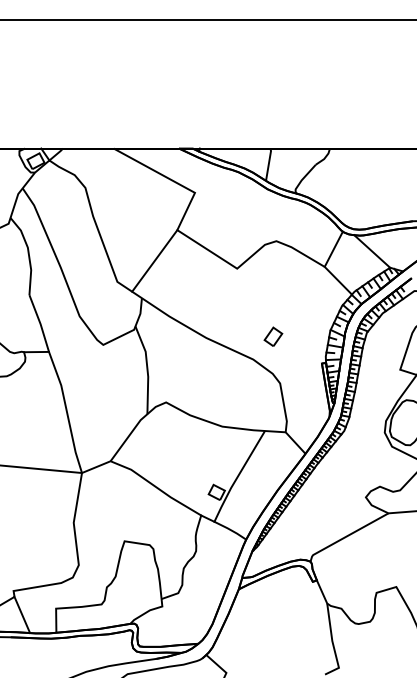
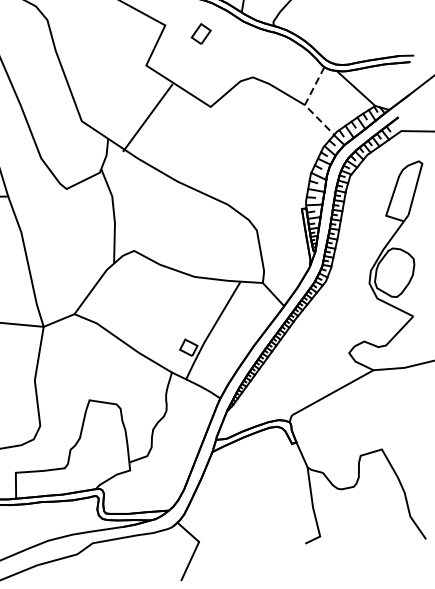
line: (154, 260) -> (147, 117), moved
line: (324, 266) -> (304, 104), solid -> dashed
part: (273, 336) -> (201, 33), moved

